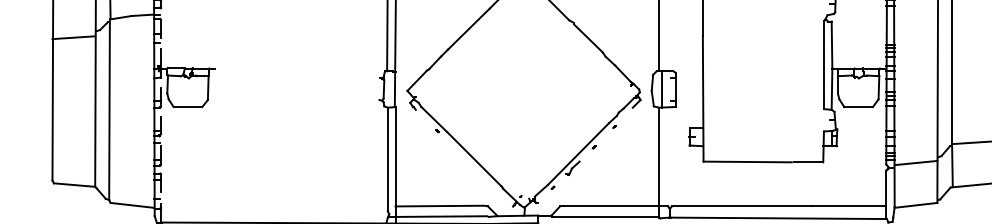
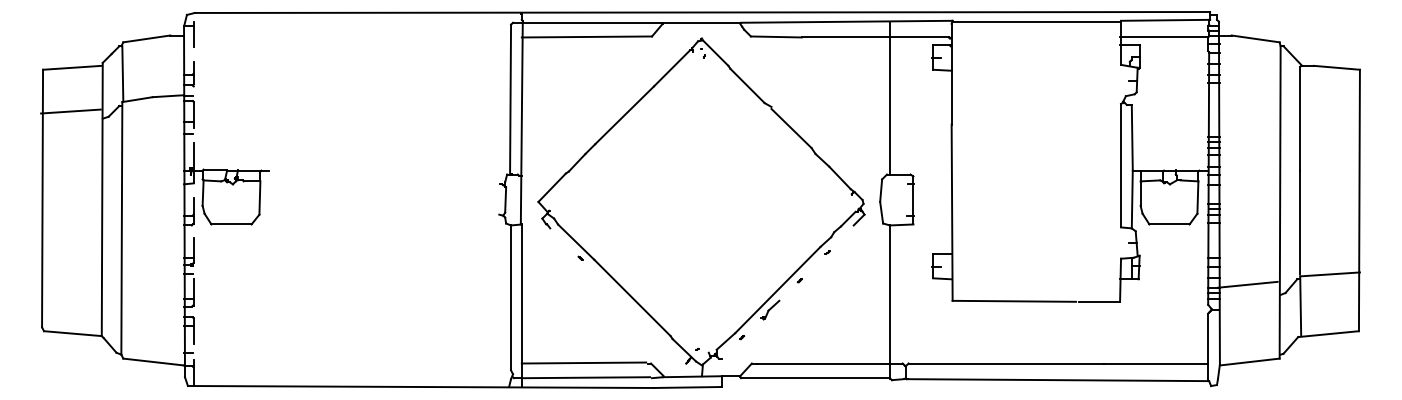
line: (73, 37) -> (70, 111), moved
line: (661, 89) -> (894, 199), removed
line: (915, 162) -> (1247, 284), moved

